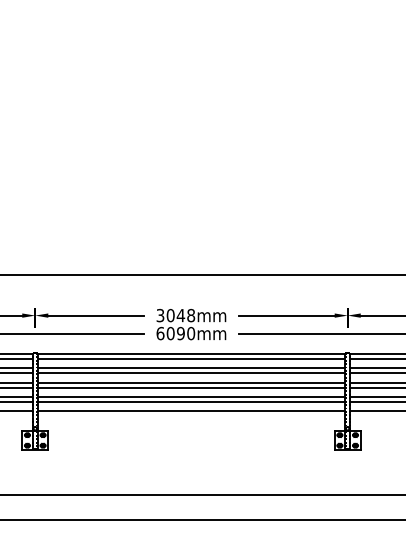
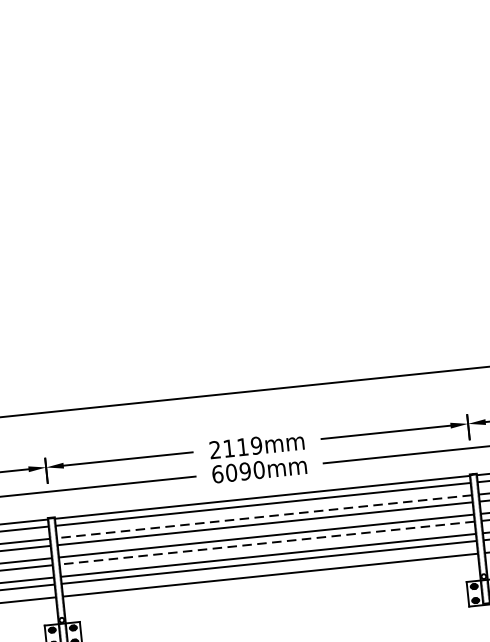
text: (175, 315) -> (235, 447), 3048mm -> 2119mm
line: (191, 368) -> (264, 517), solid -> dashed
line: (191, 387) -> (267, 542), solid -> dashed

